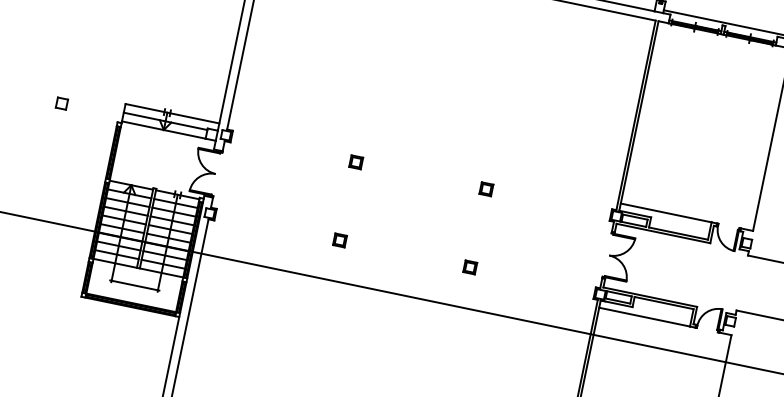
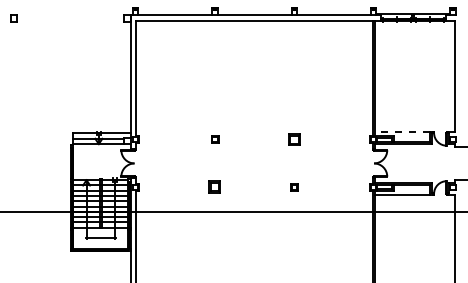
part: (60, 102) -> (35, 140), removed
part: (486, 189) -> (294, 139), size x1.6
line: (666, 212) -> (402, 131), solid -> dashed
part: (340, 241) -> (215, 187), size x1.6

